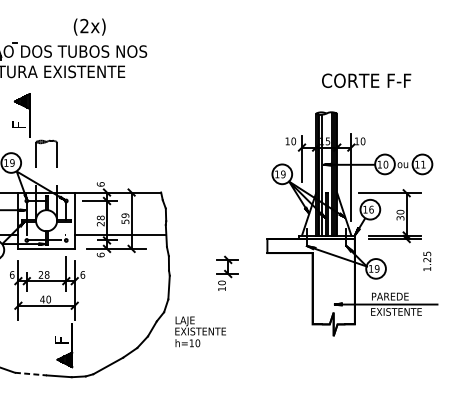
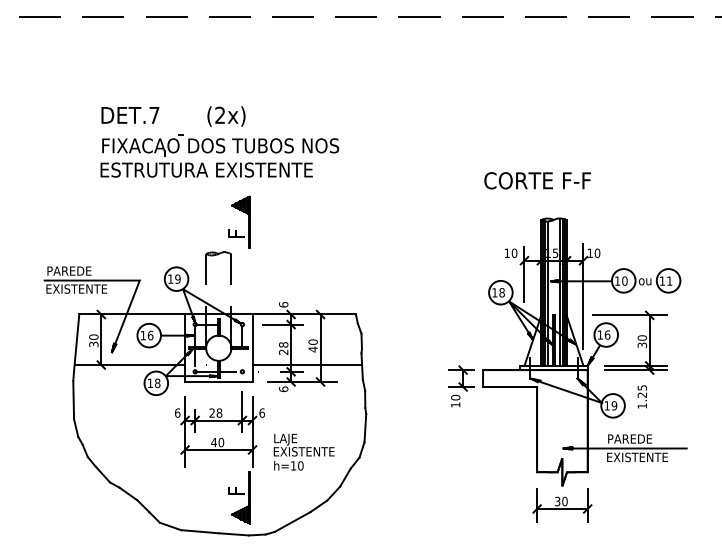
text: (89, 27) -> (226, 116), moved
text: (366, 80) -> (537, 180), moved
part: (28, 114) -> (248, 221), moved
text: (282, 174) -> (501, 292), 19 -> 18
text: (124, 218) -> (312, 345), 59 -> 40
text: (427, 261) -> (642, 396), moved
part: (226, 273) -> (461, 386), moved
text: (200, 331) -> (303, 451), moved
part: (333, 352) -> (562, 505), added
line: (31, 373) -> (200, 531), dashed -> solid

